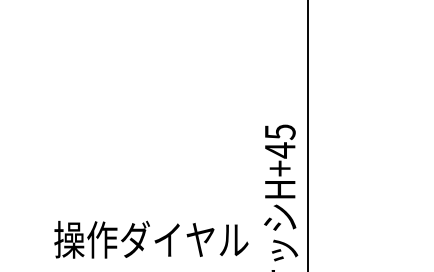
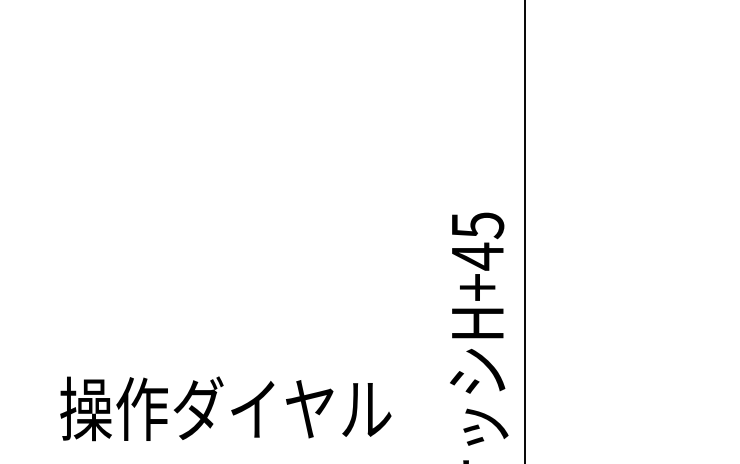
text: (151, 239) -> (225, 408), moved

